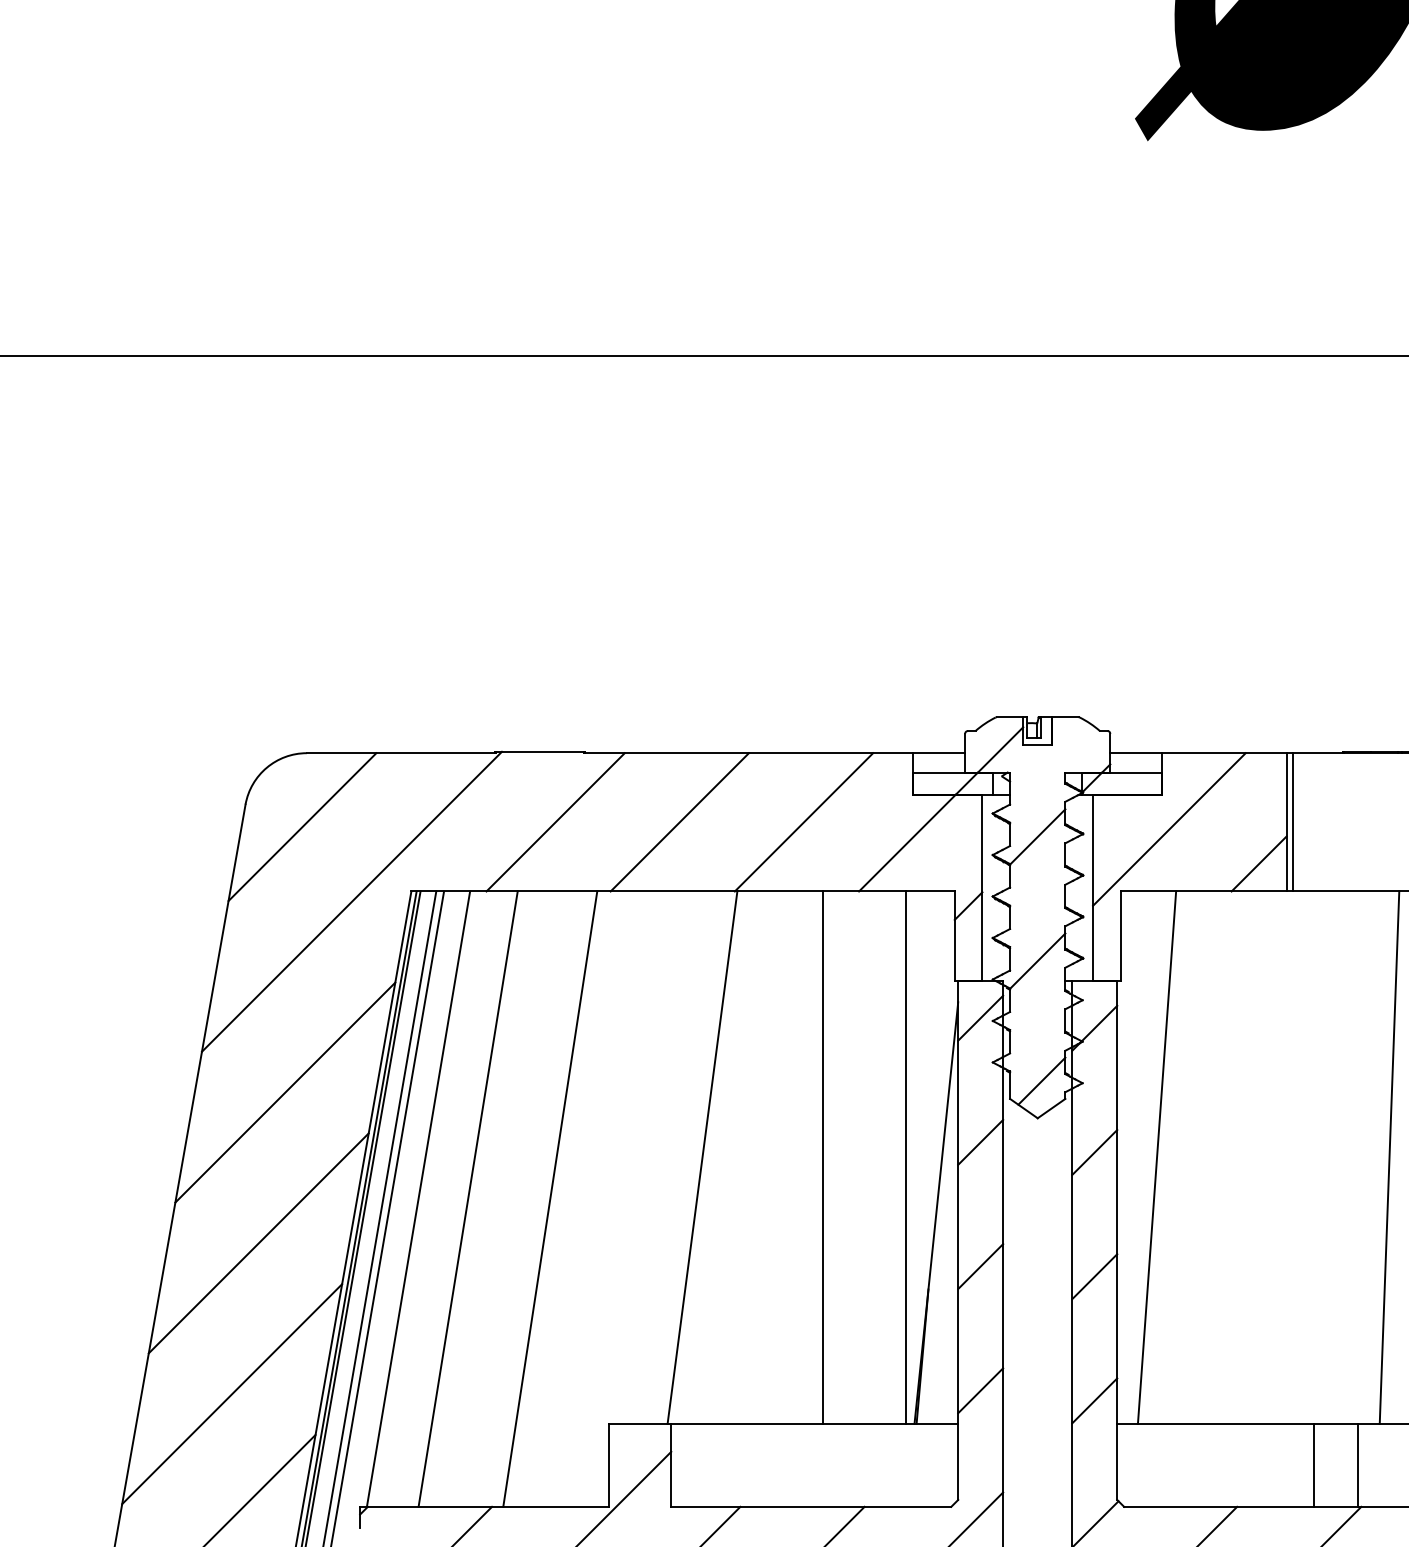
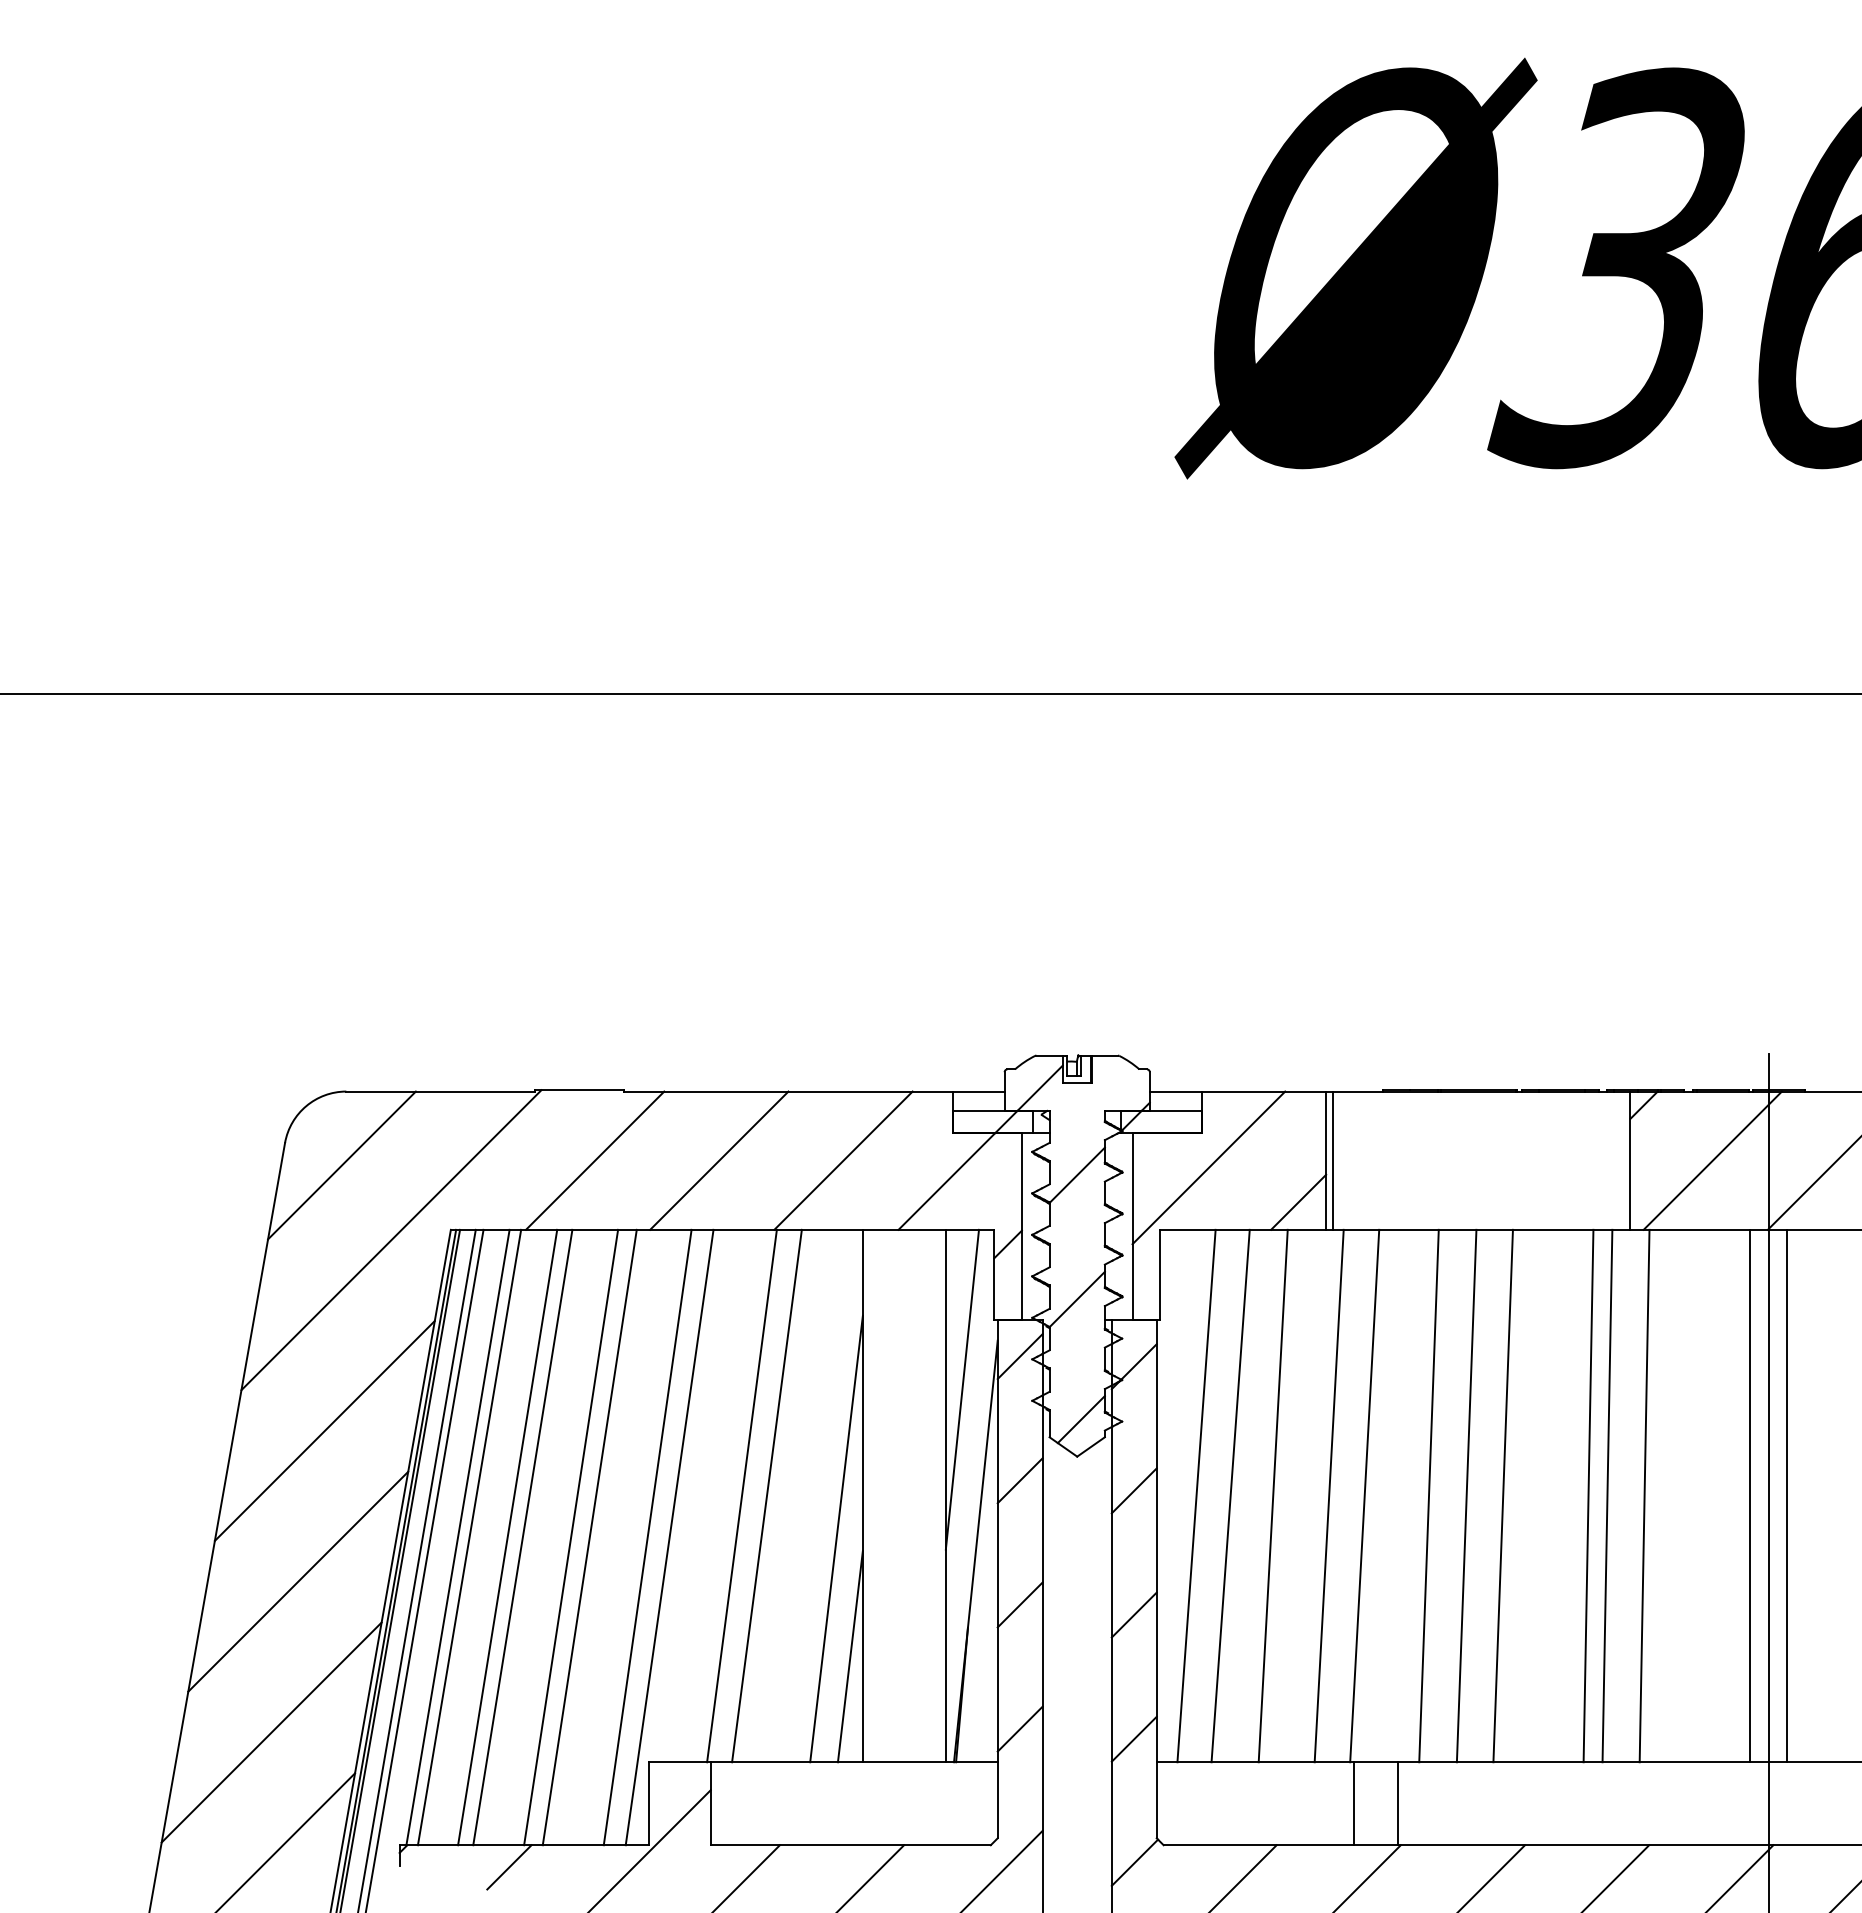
line: (923, 1051) -> (962, 1389), added
line: (727, 1157) -> (766, 1495), added
line: (1191, 1157) -> (1230, 1495), added
line: (1233, 1157) -> (1272, 1495), added
line: (1289, 1157) -> (1328, 1495), added
line: (1325, 1157) -> (1364, 1495), added
line: (430, 1199) -> (469, 1537), added
line: (483, 1199) -> (522, 1537), added
line: (532, 1199) -> (571, 1537), added
line: (608, 1199) -> (647, 1537), added
line: (630, 1199) -> (669, 1537), added
line: (797, 1200) -> (836, 1538), added
line: (810, 1318) -> (849, 1656), added

